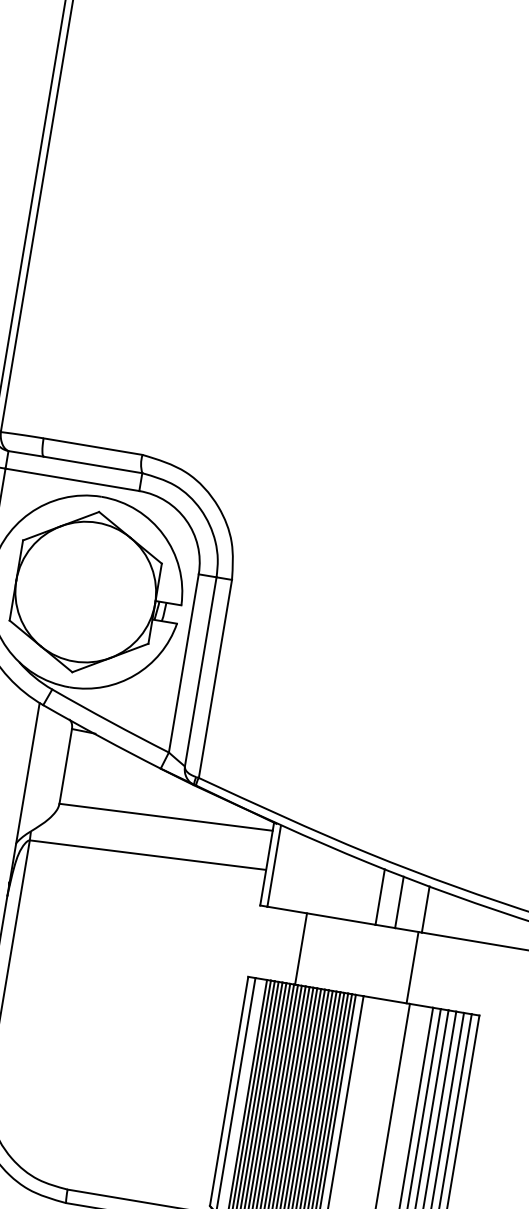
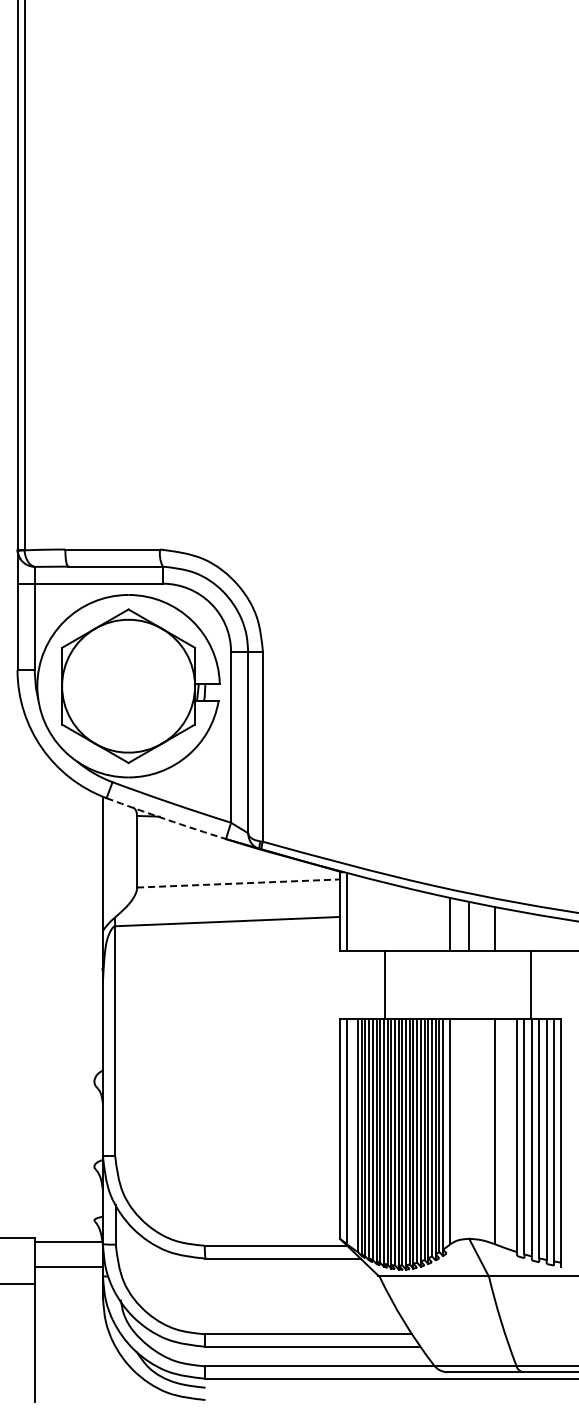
arc: (102, 737) -> (166, 819), solid -> dashed
line: (166, 817) -> (238, 883), solid -> dashed
line: (412, 967) -> (530, 985), moved

